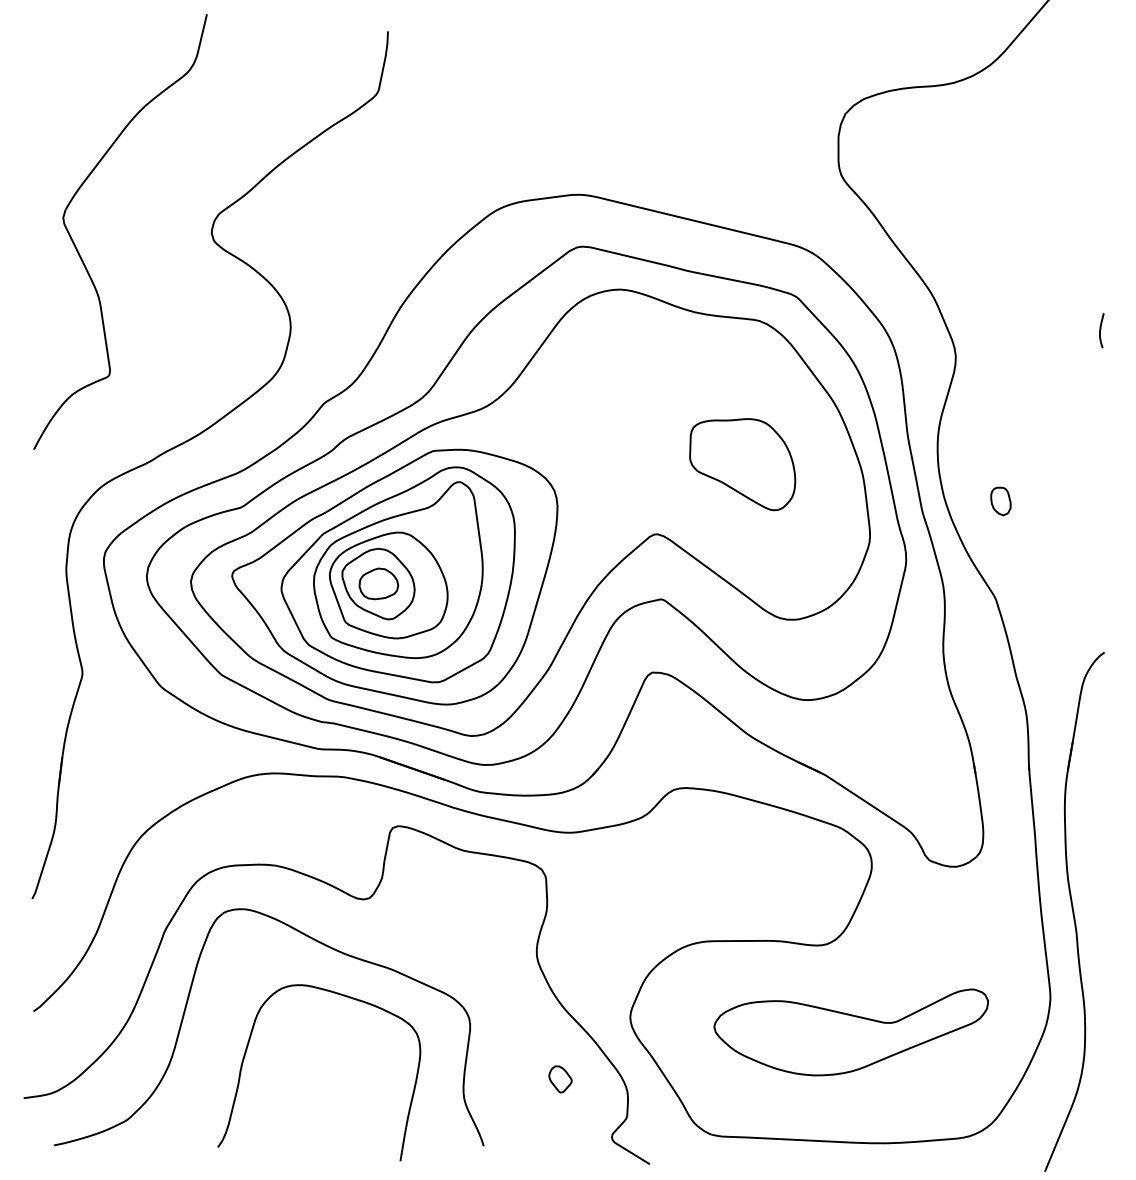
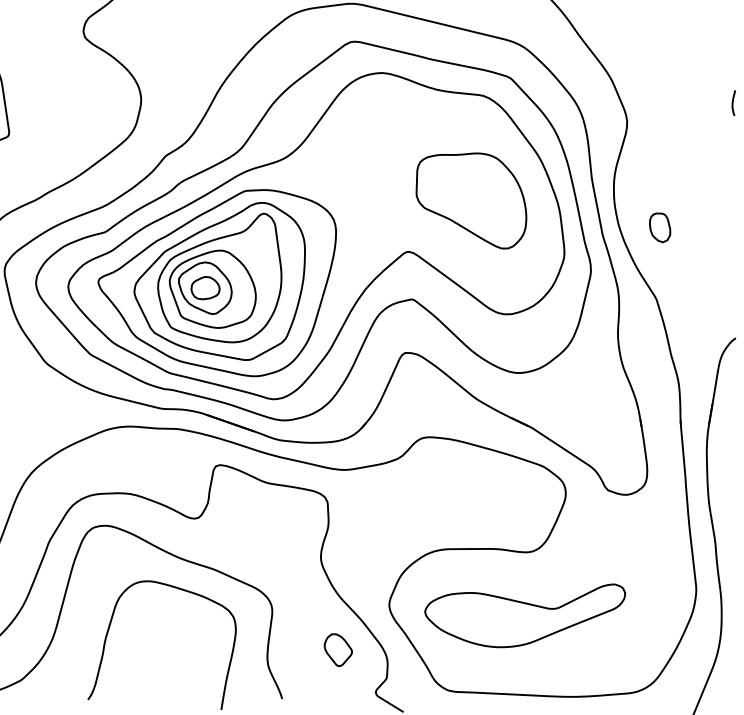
part: (742, 464) -> (471, 200), size x1.43
part: (1000, 501) -> (659, 227), size x1.43
part: (851, 1032) -> (525, 615), moved
part: (560, 1079) -> (338, 650), size x1.67

